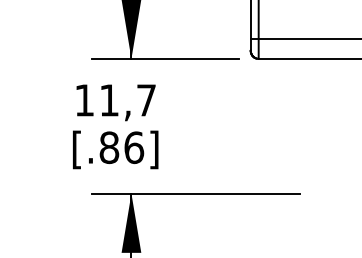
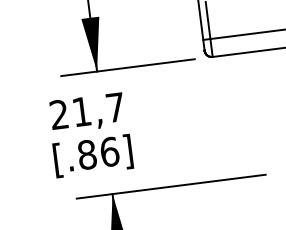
text: (84, 100) -> (59, 114), 11,7 -> 21,7

